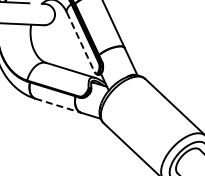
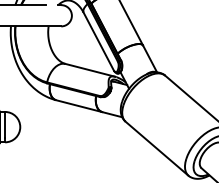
line: (80, 42) -> (98, 41), dashed -> solid
line: (58, 106) -> (79, 106), dashed -> solid

